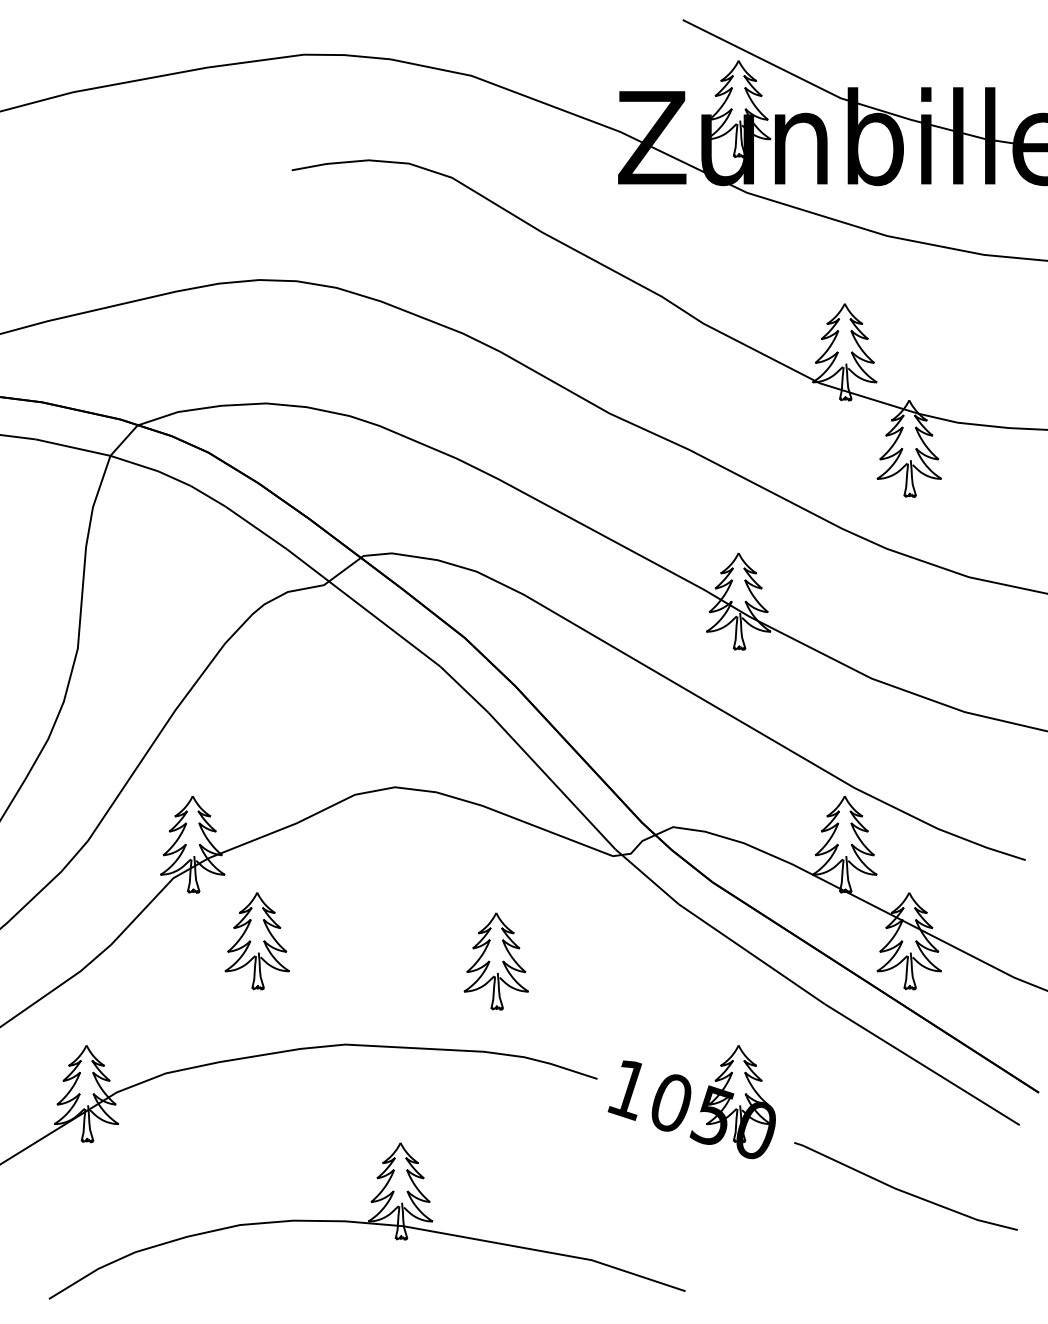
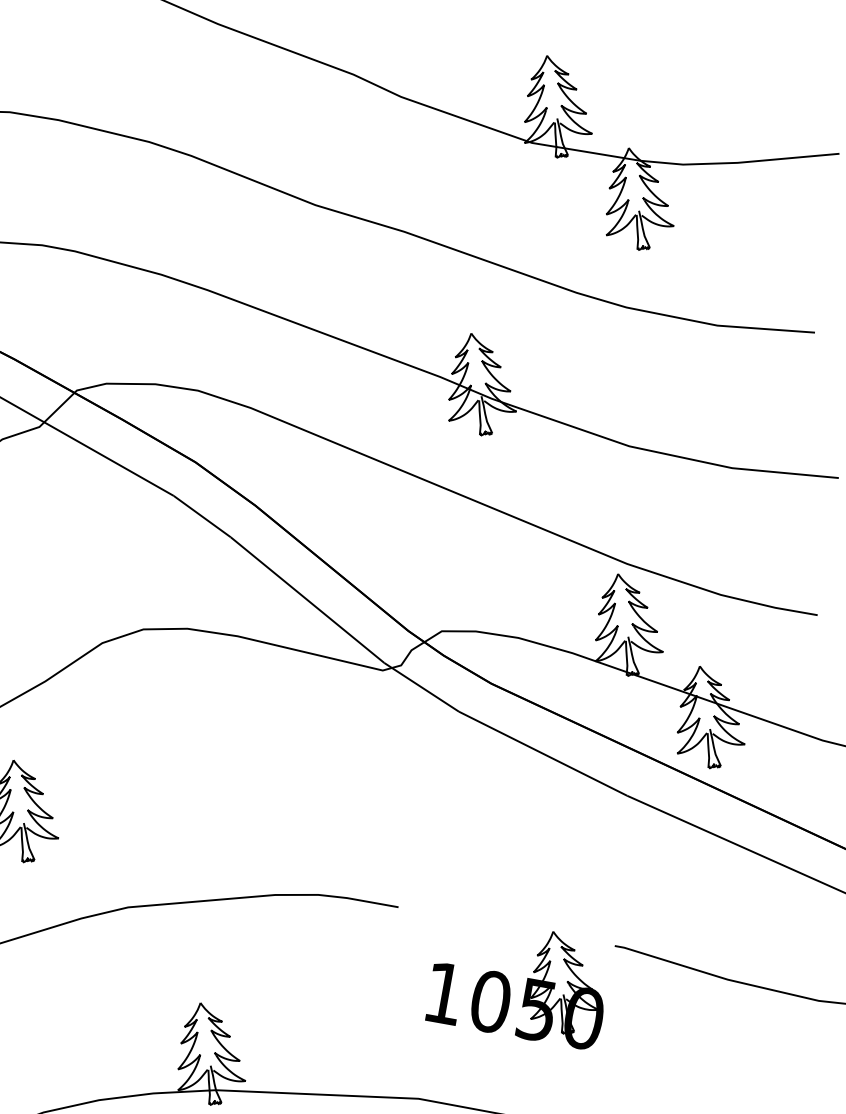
part: (495, 961) -> (274, 798), removed
part: (691, 1102) -> (511, 998), moved

